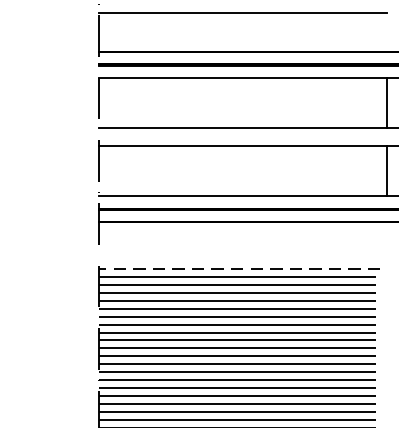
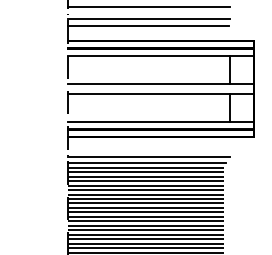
line: (241, 25) -> (148, 26), added
line: (241, 256) -> (148, 156), added
line: (238, 269) -> (146, 163), dashed -> solid

